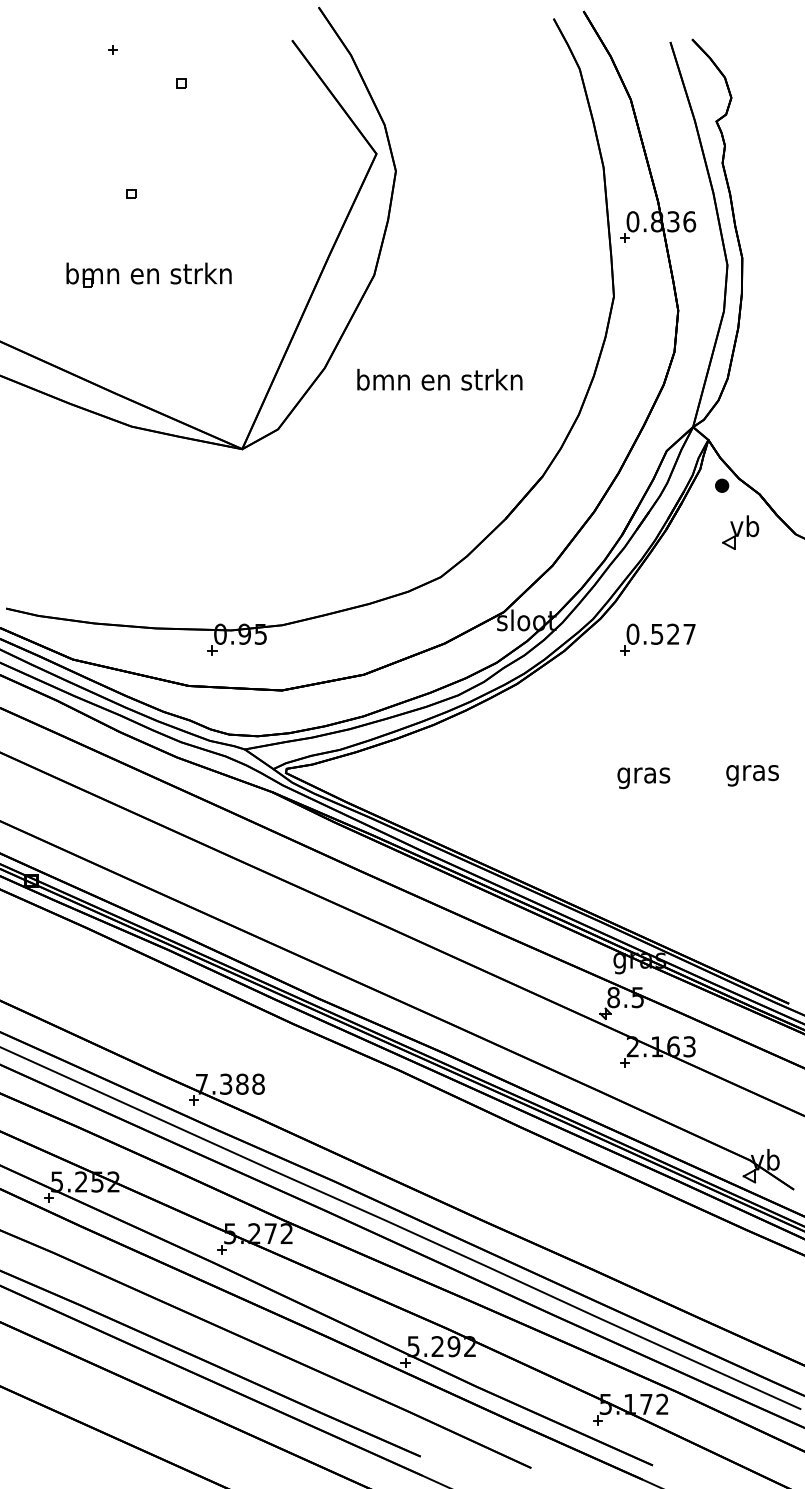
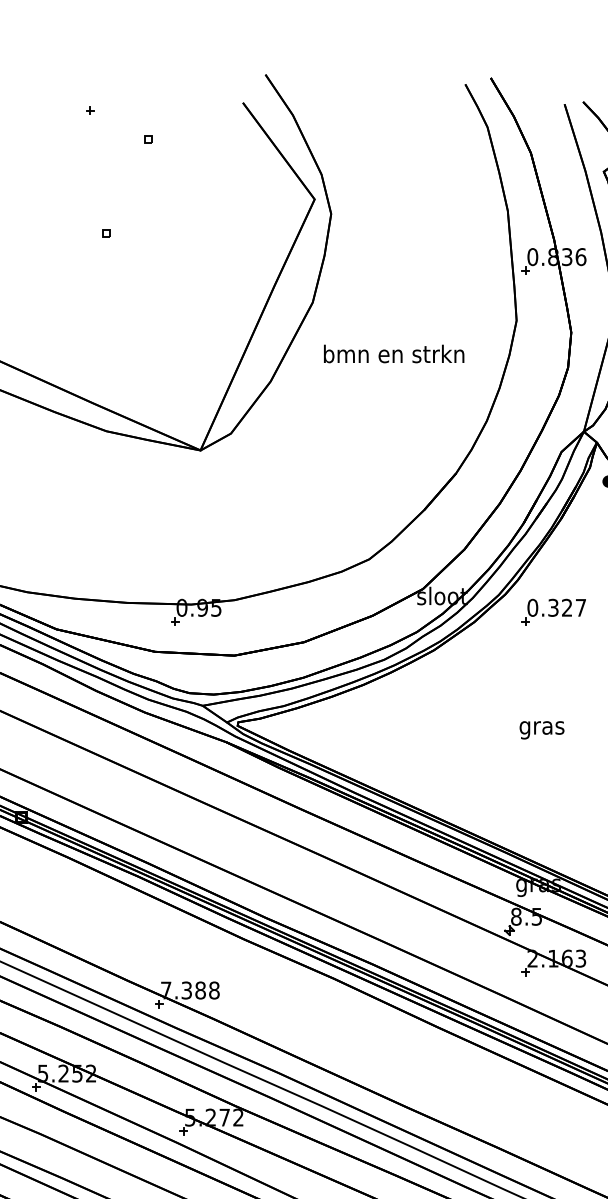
part: (148, 274) -> (120, 301), removed
text: (439, 379) -> (393, 353), moved
text: (657, 633) -> (553, 607), 0.527 -> 0.327

